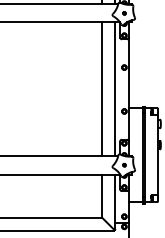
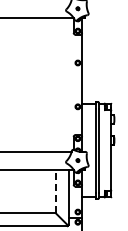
line: (102, 89) -> (56, 84), removed
line: (115, 89) -> (69, 84), removed
line: (102, 196) -> (56, 191), solid -> dashed

